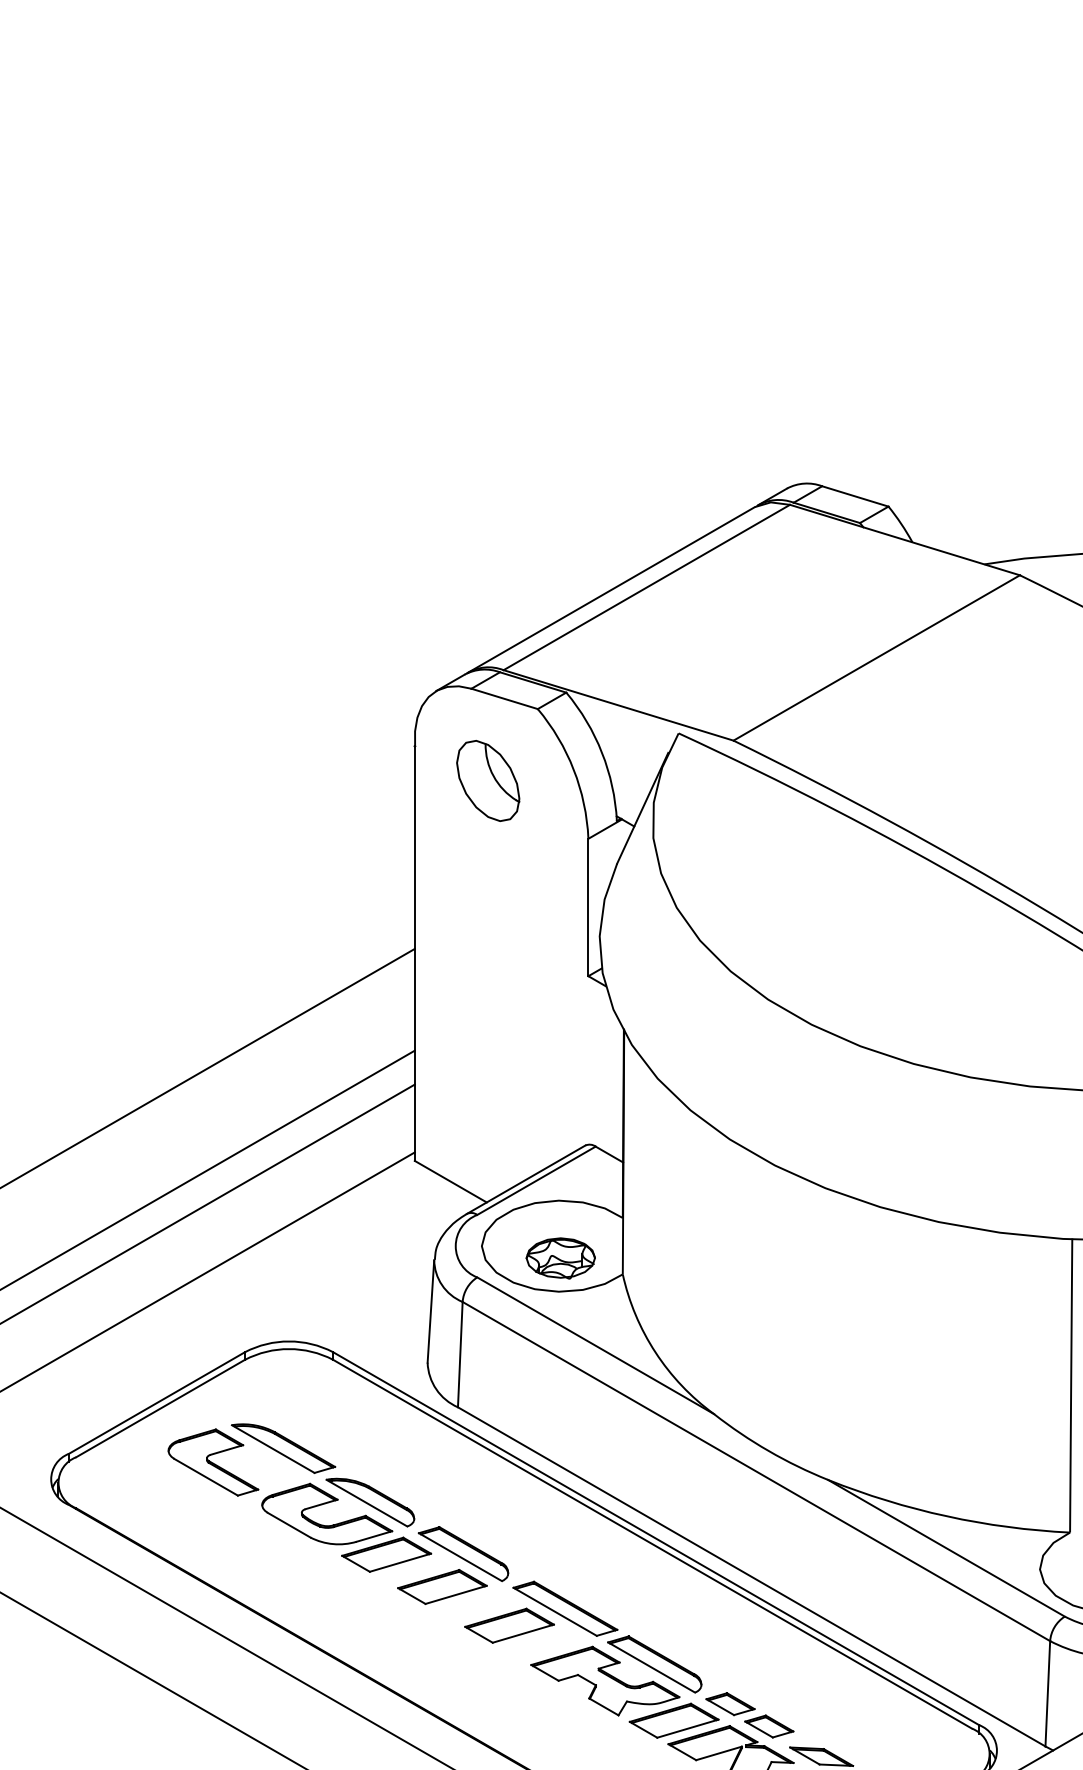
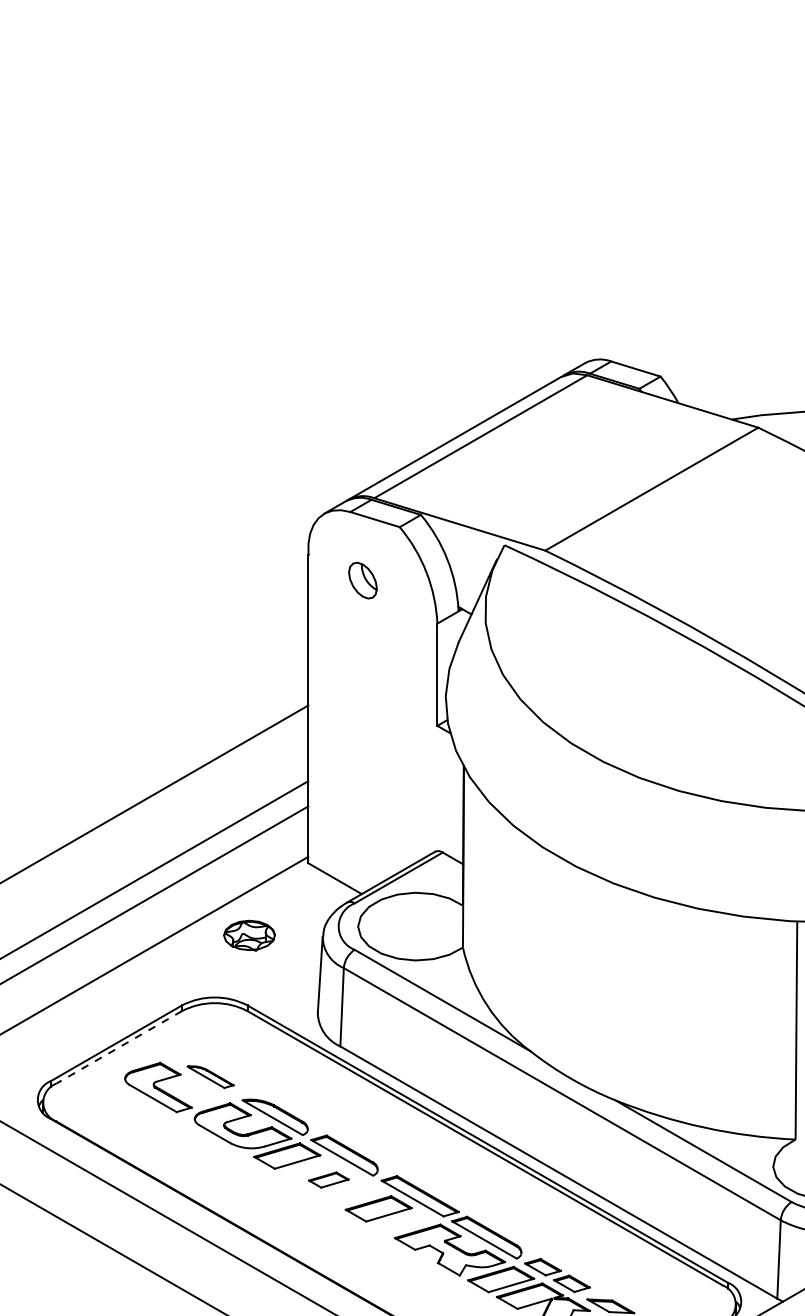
part: (488, 780) -> (363, 580), size x0.6
part: (560, 1258) -> (249, 935), moved
line: (160, 1408) -> (119, 1047), solid -> dashed
part: (283, 1448) -> (210, 1077), size x0.6
part: (442, 1586) -> (328, 1179), size x0.6

